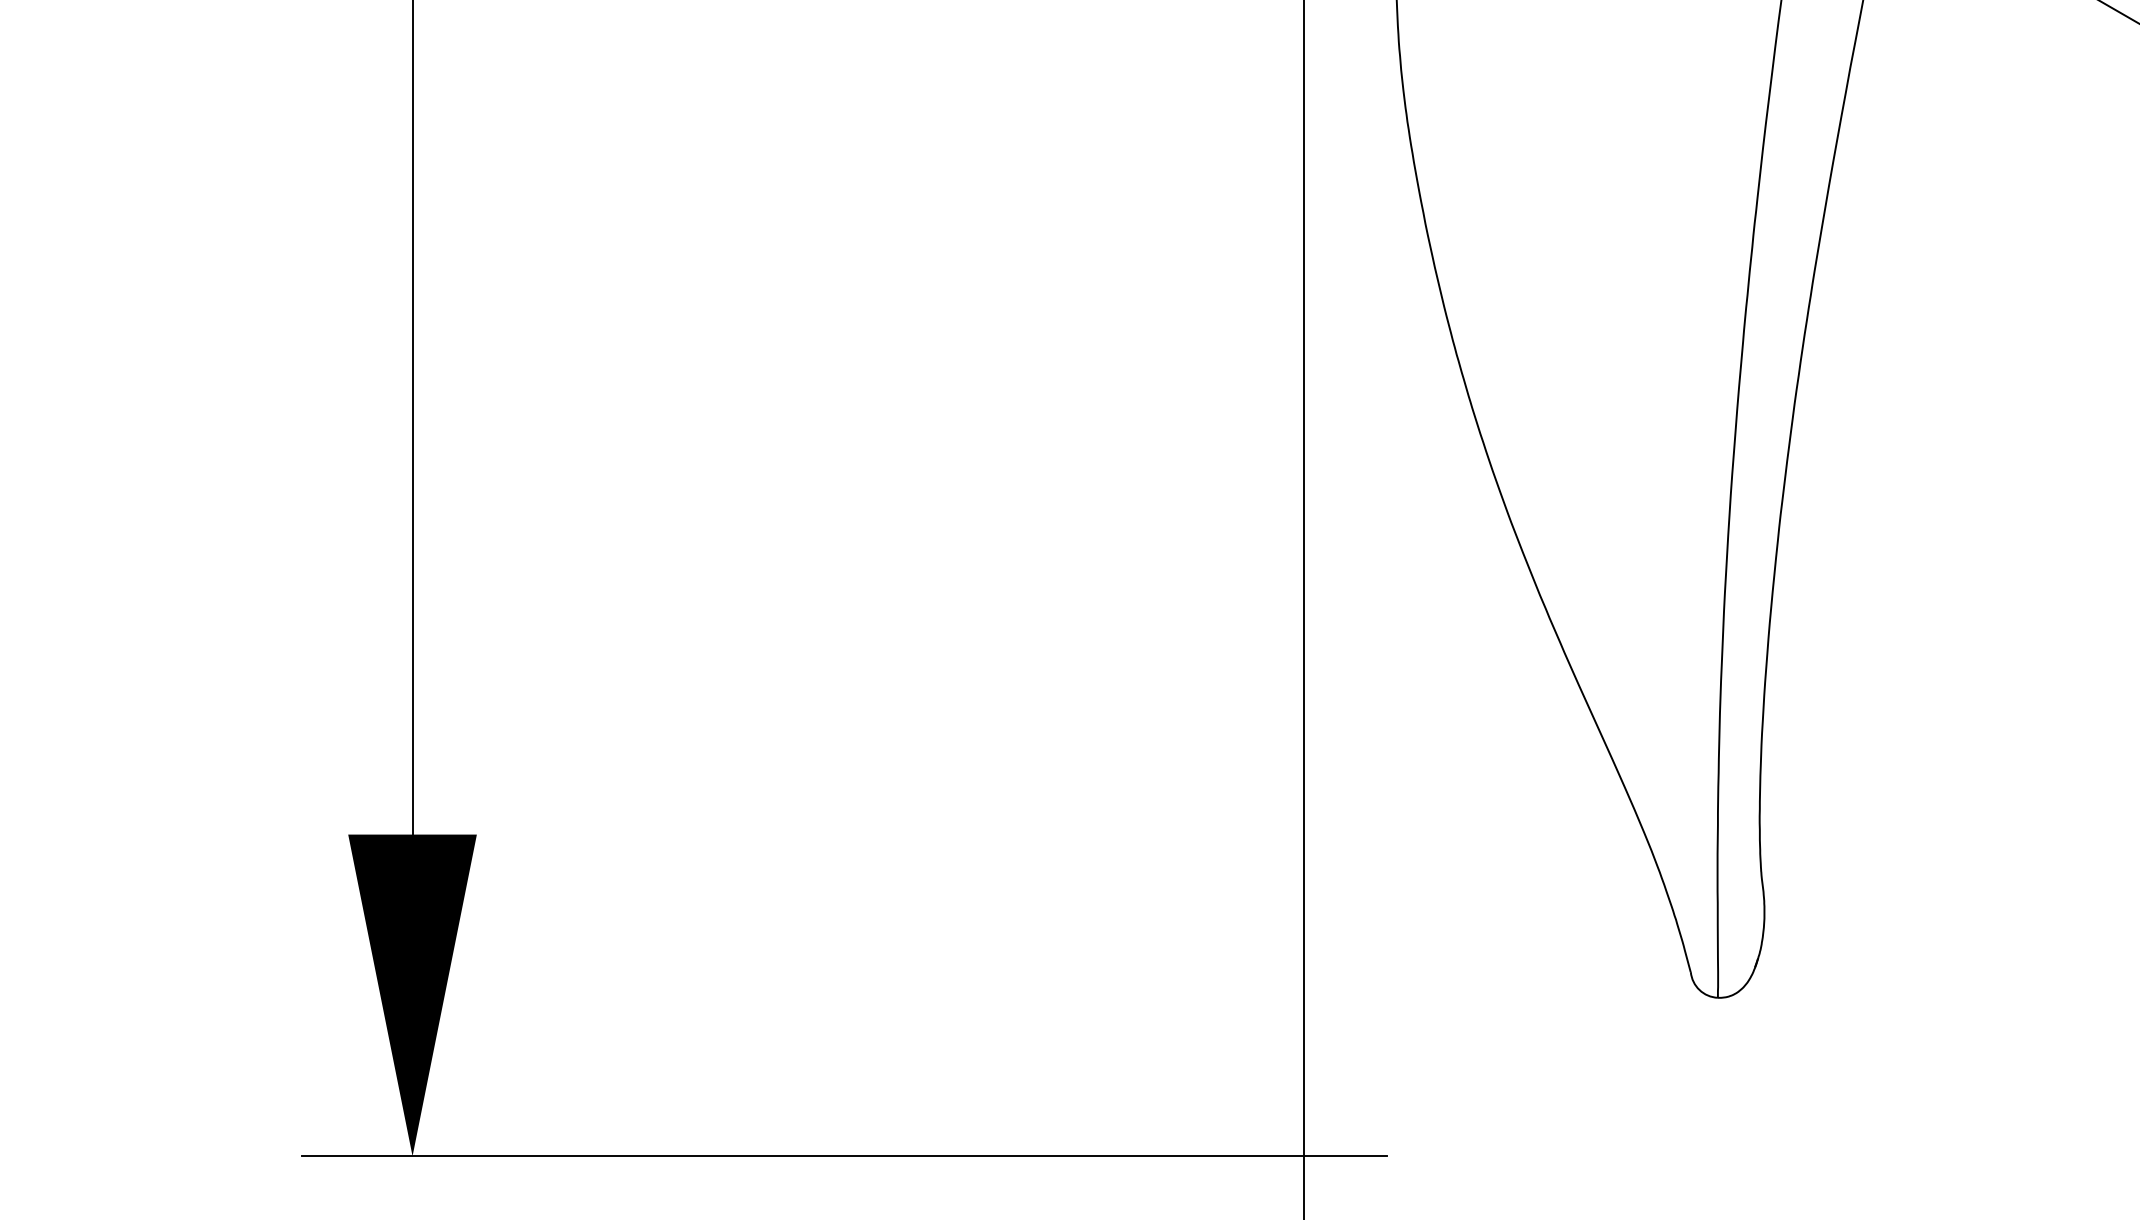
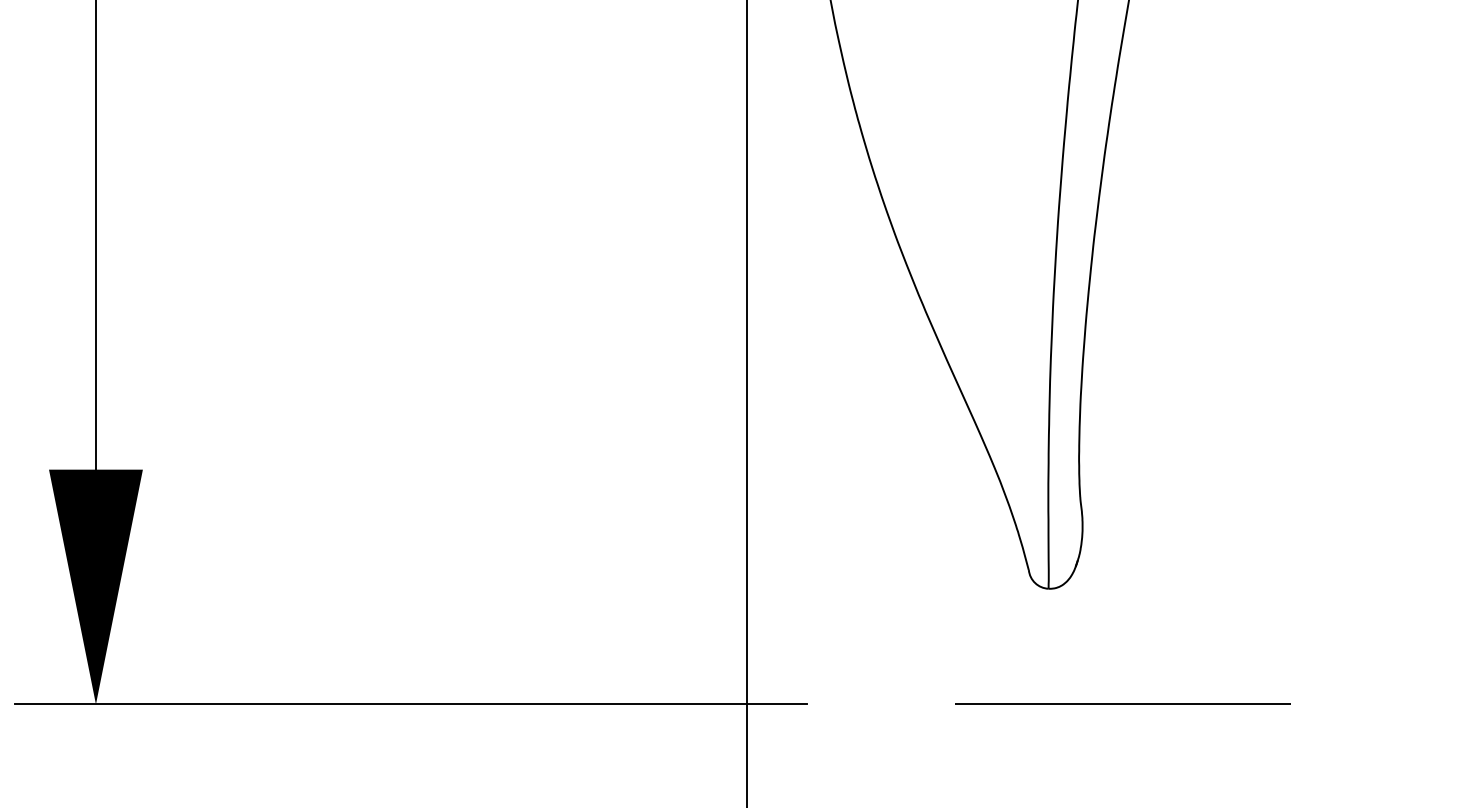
line: (1819, 1155) -> (1122, 703), added

